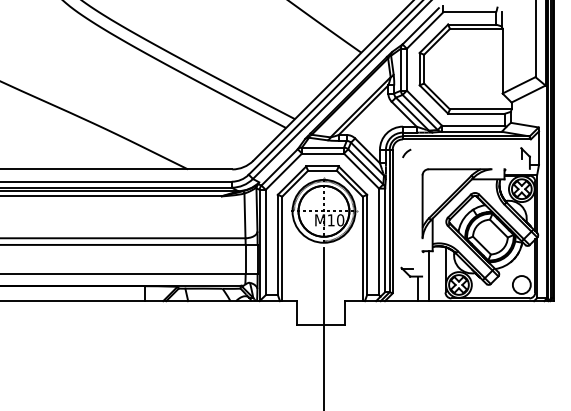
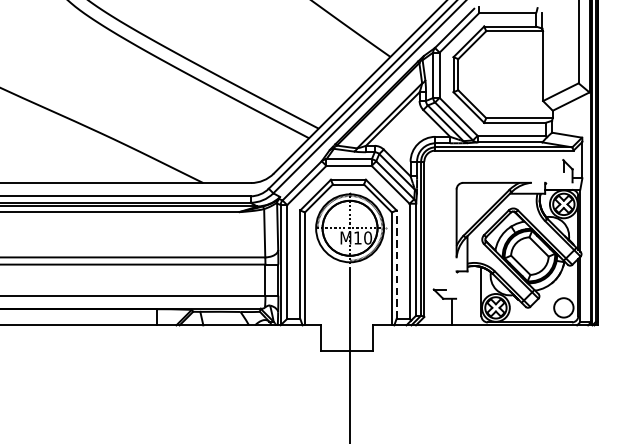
curve: (406, 153) -> (439, 165), removed
line: (367, 244) -> (397, 264), solid -> dashed
line: (428, 276) -> (463, 298), removed

